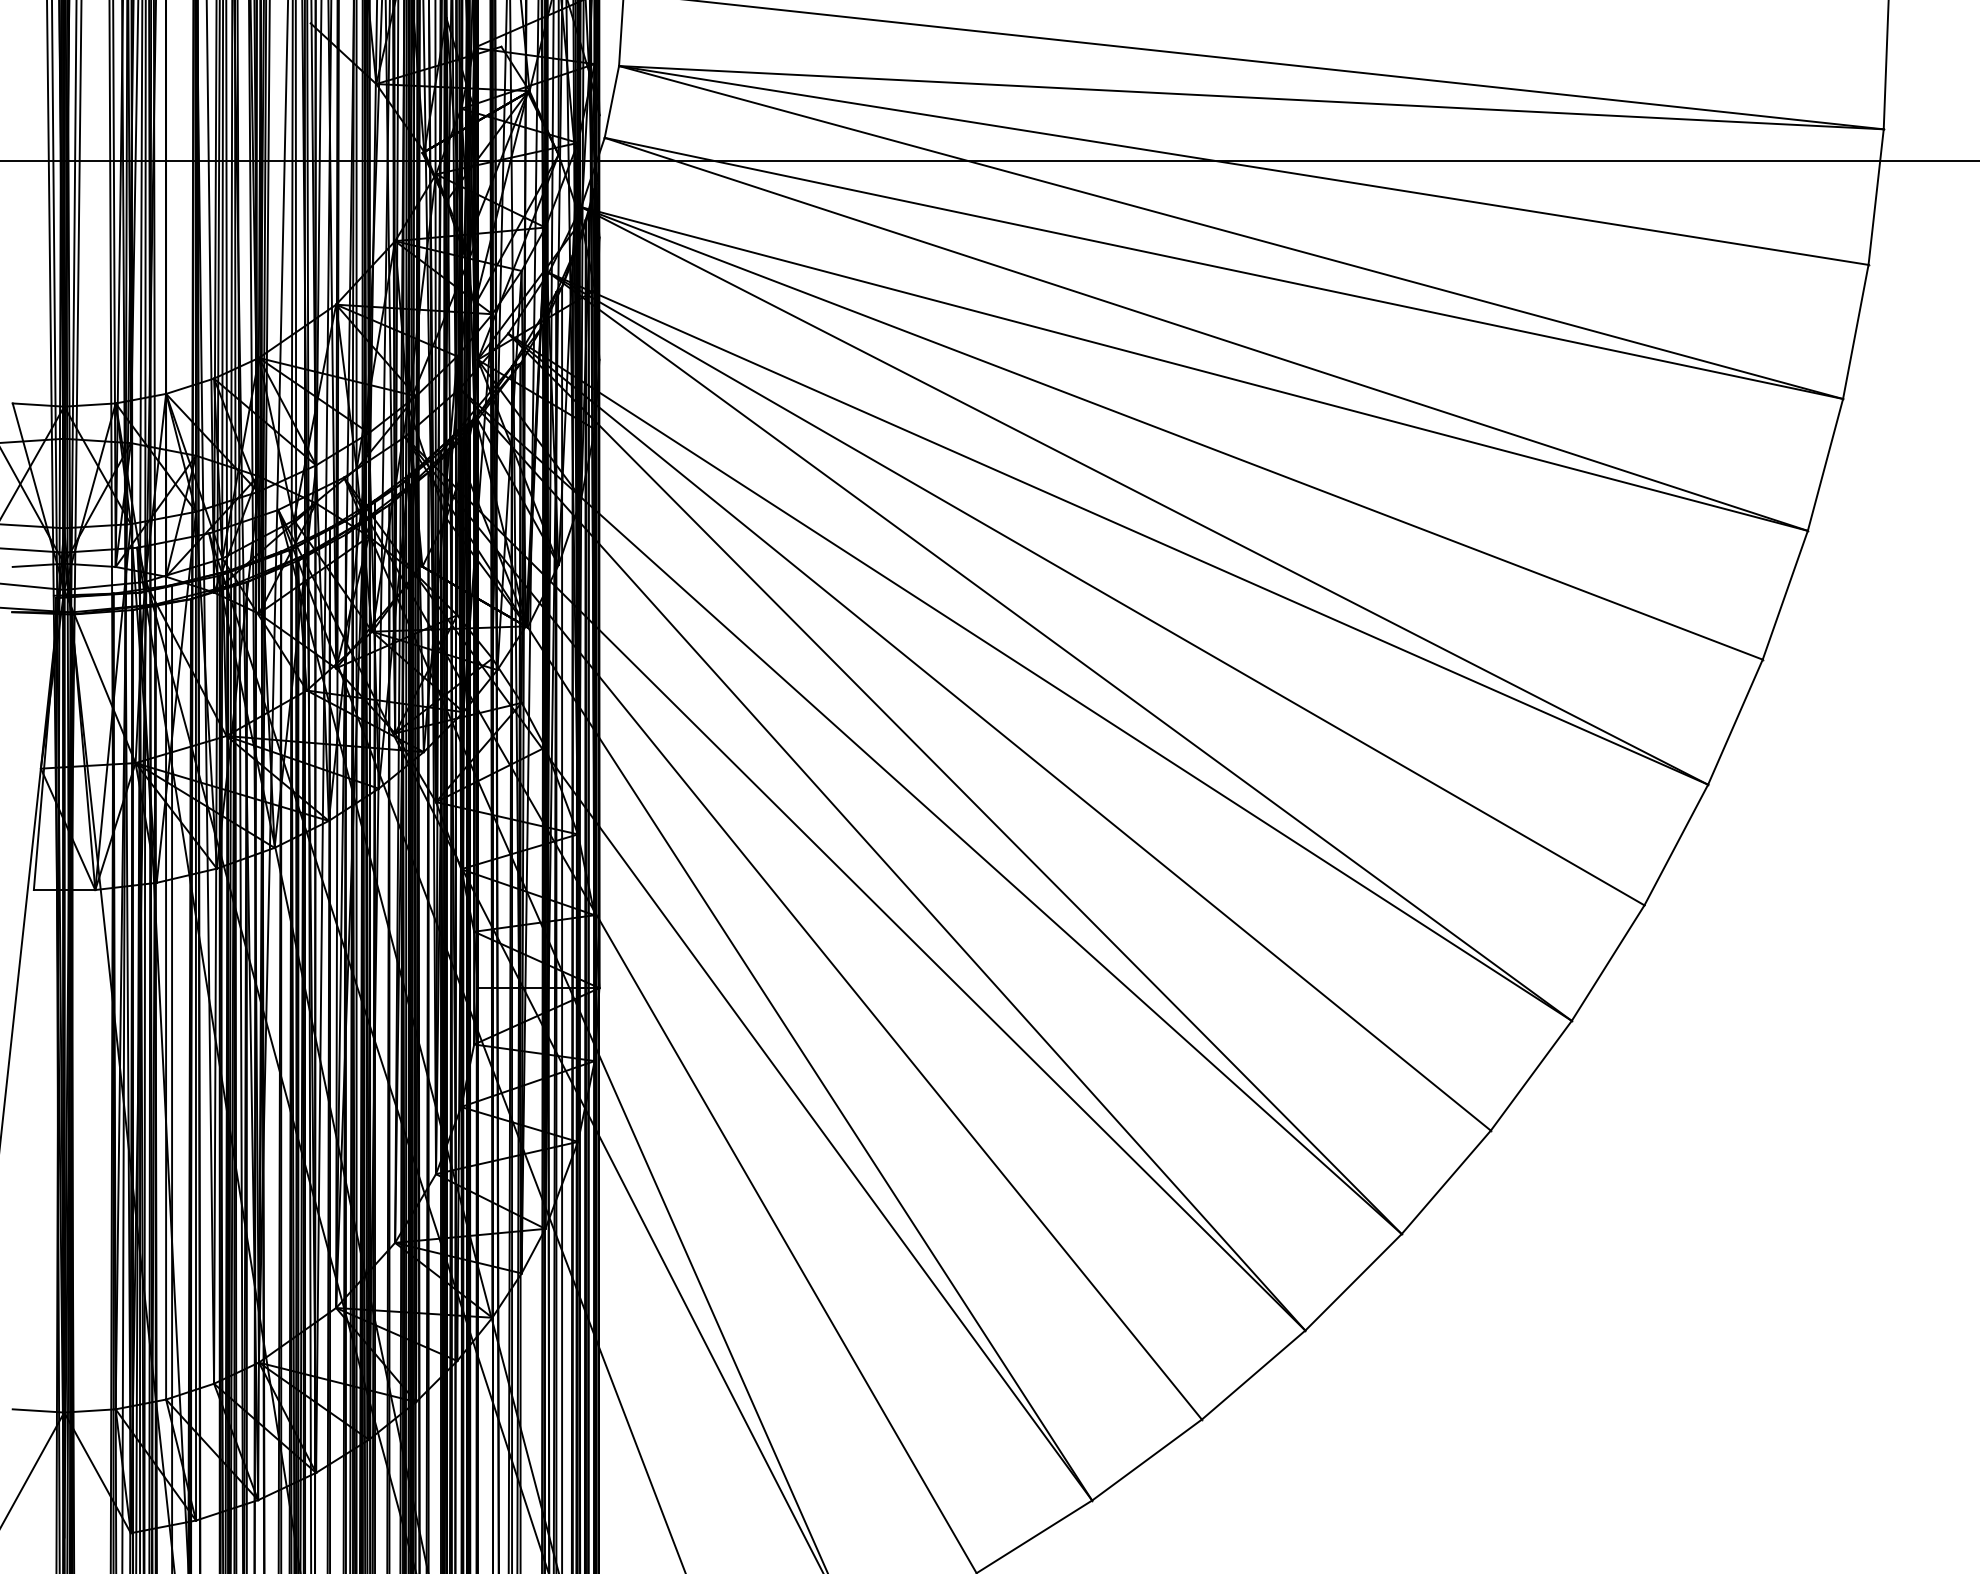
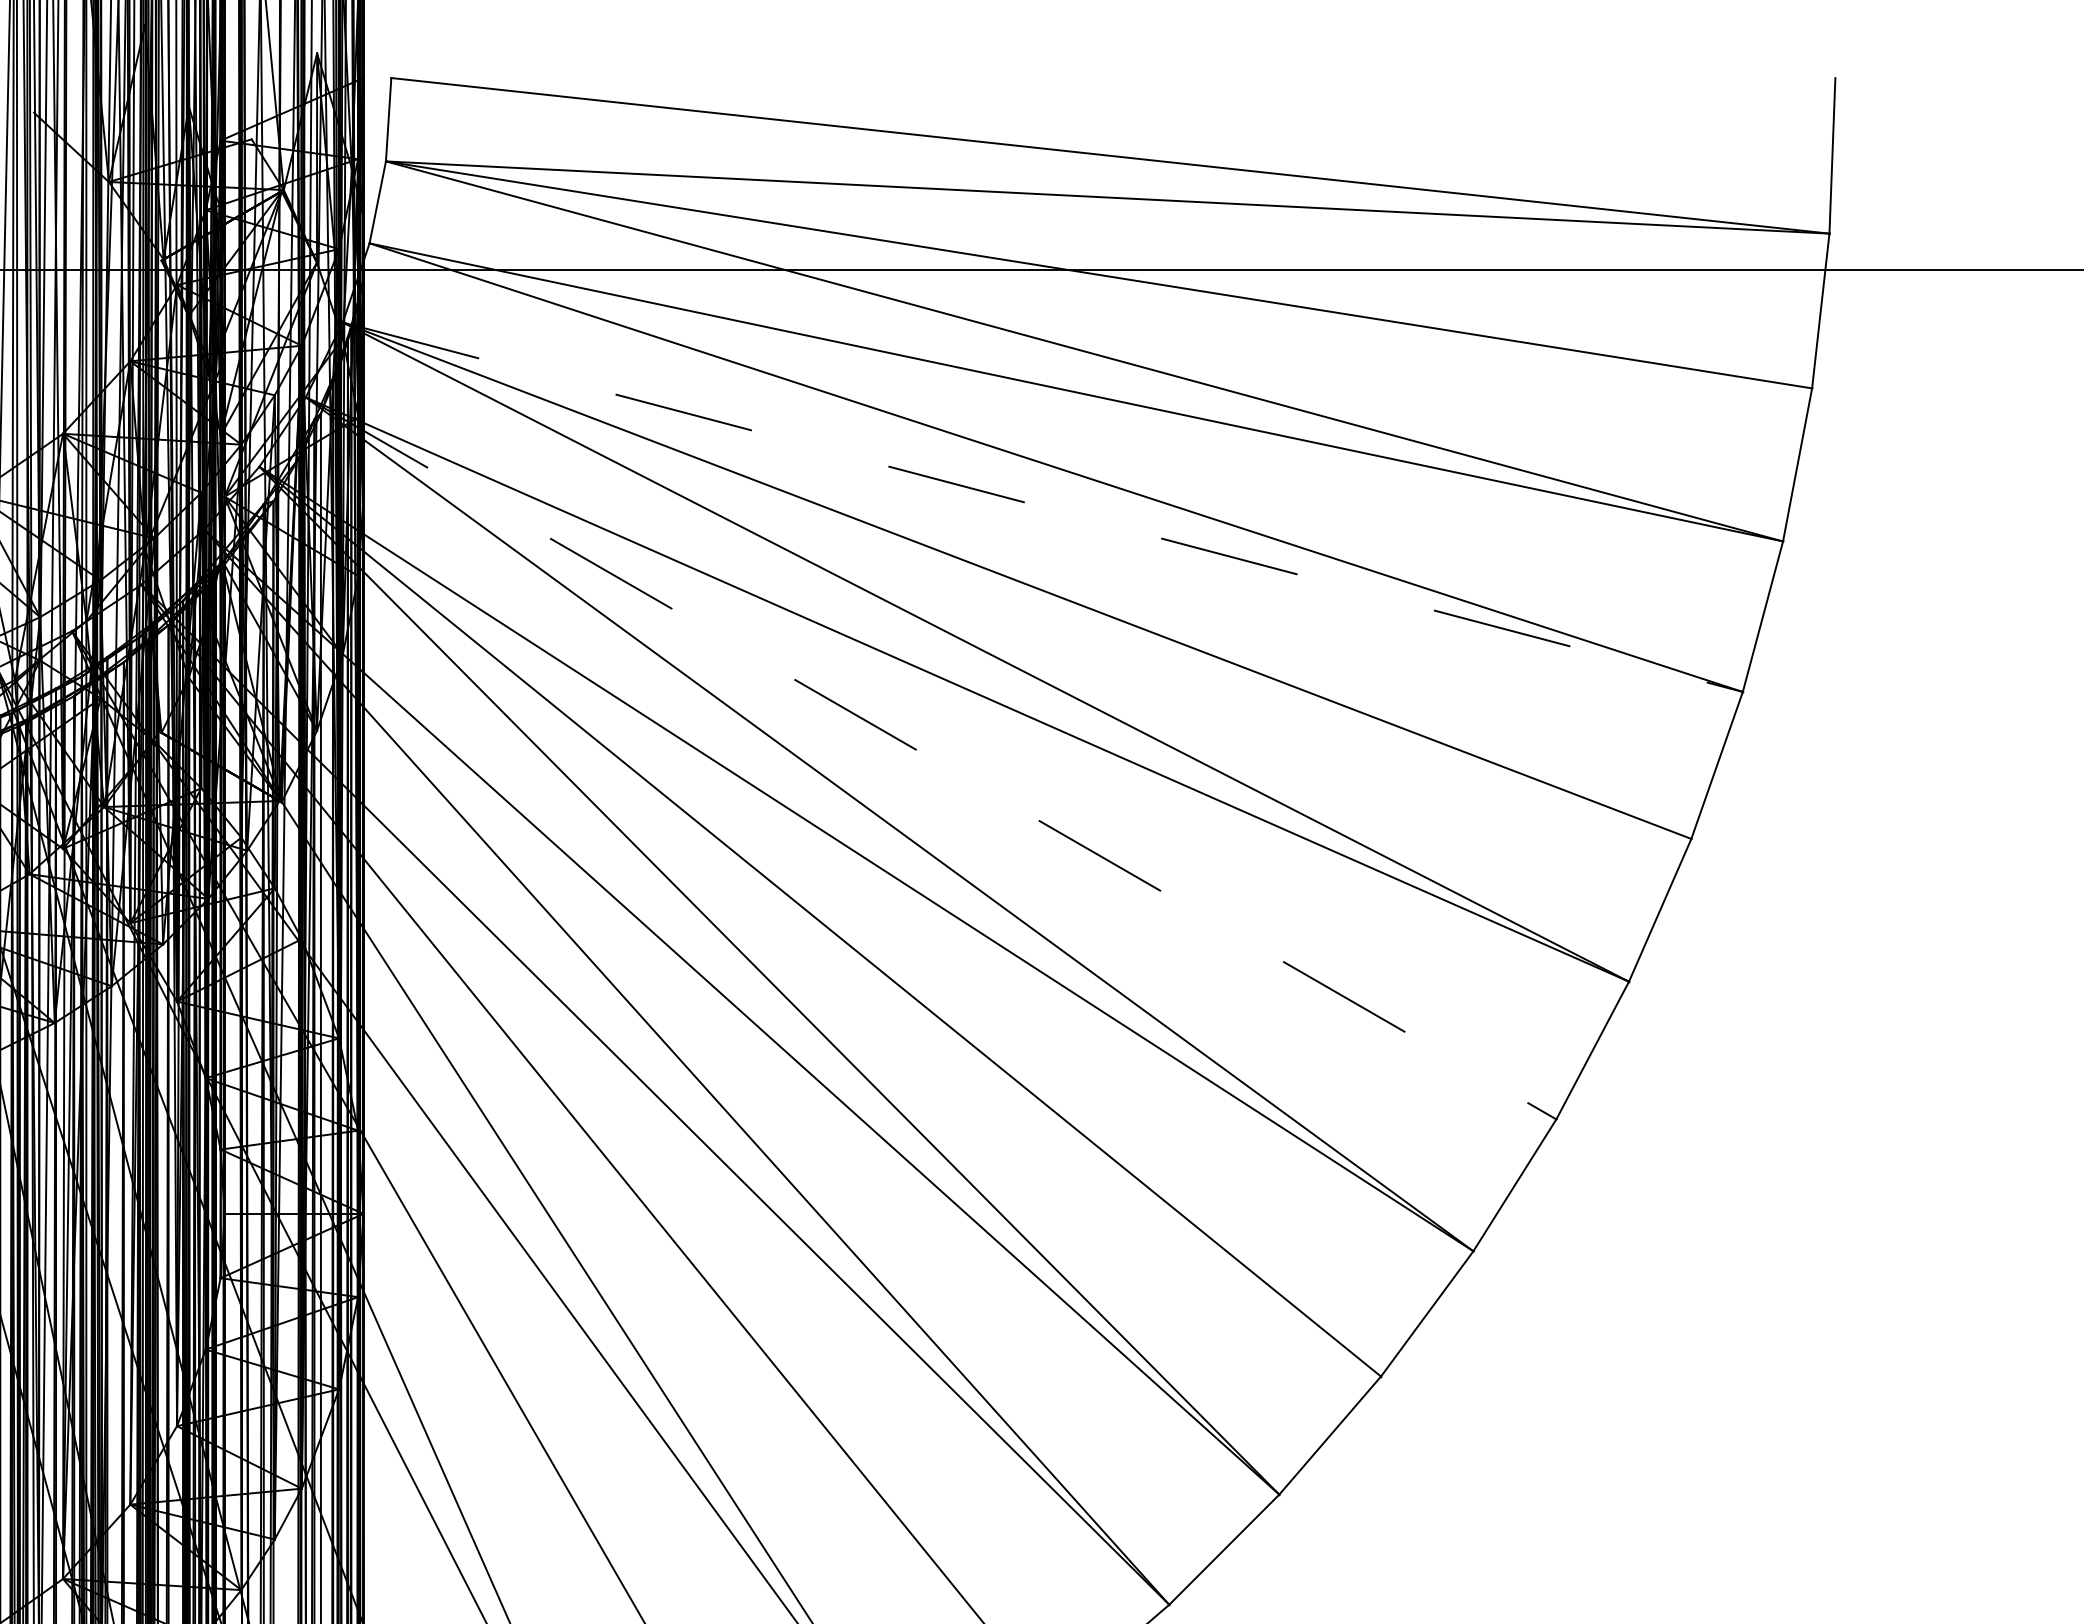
line: (1195, 369) -> (1043, 507), solid -> dashed
line: (1096, 589) -> (930, 758), solid -> dashed

